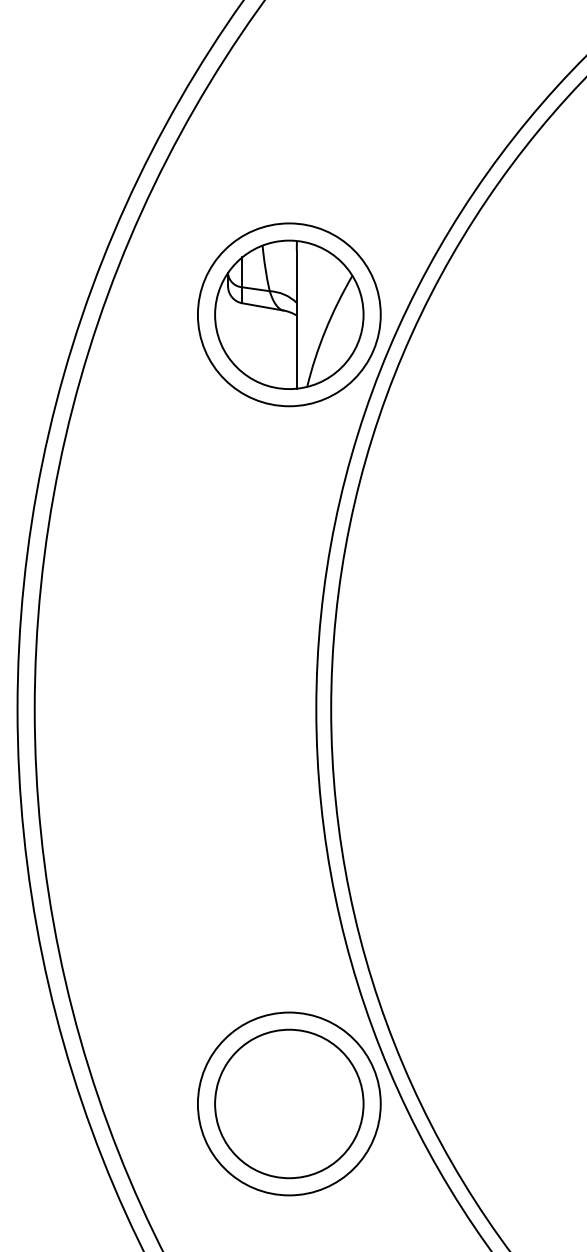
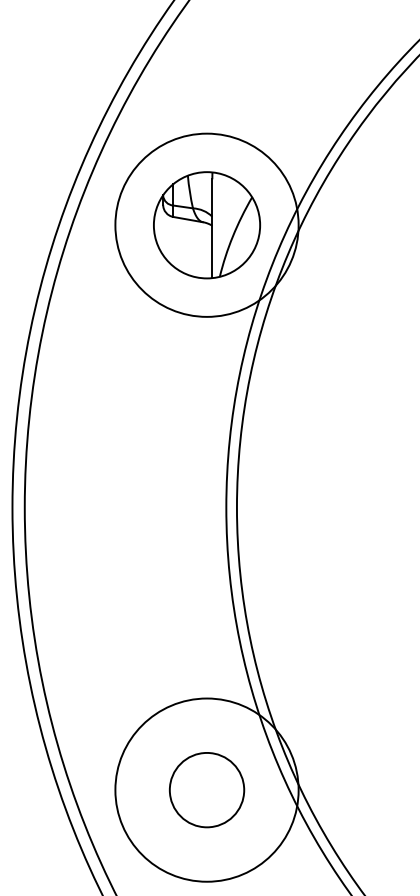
circle: (288, 314) -> (206, 225), size x1.4
circle: (288, 1103) -> (206, 789), size x1.4
circle: (289, 1103) -> (207, 789), size x0.7

